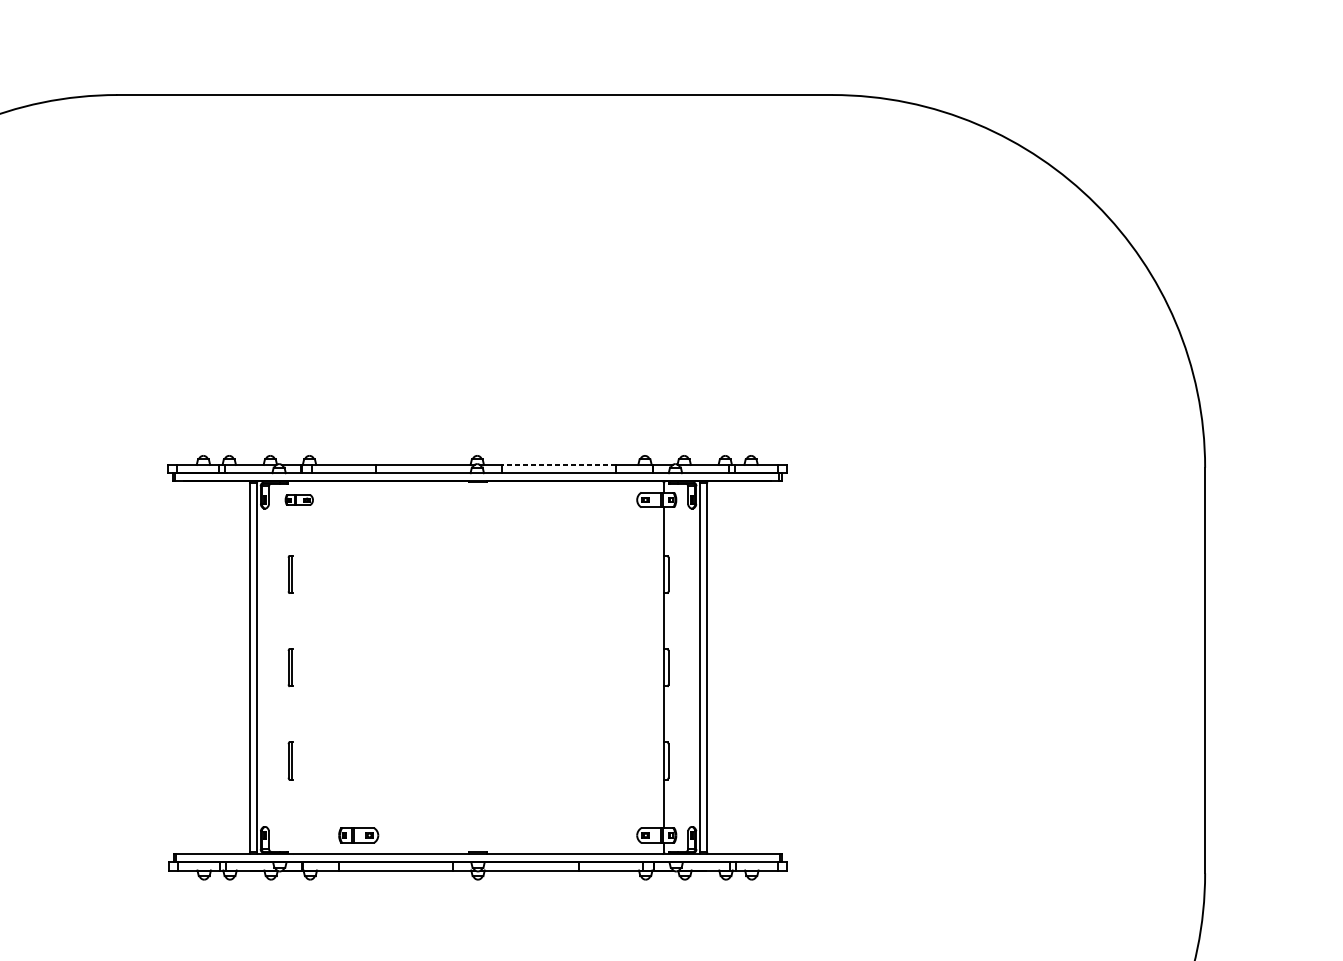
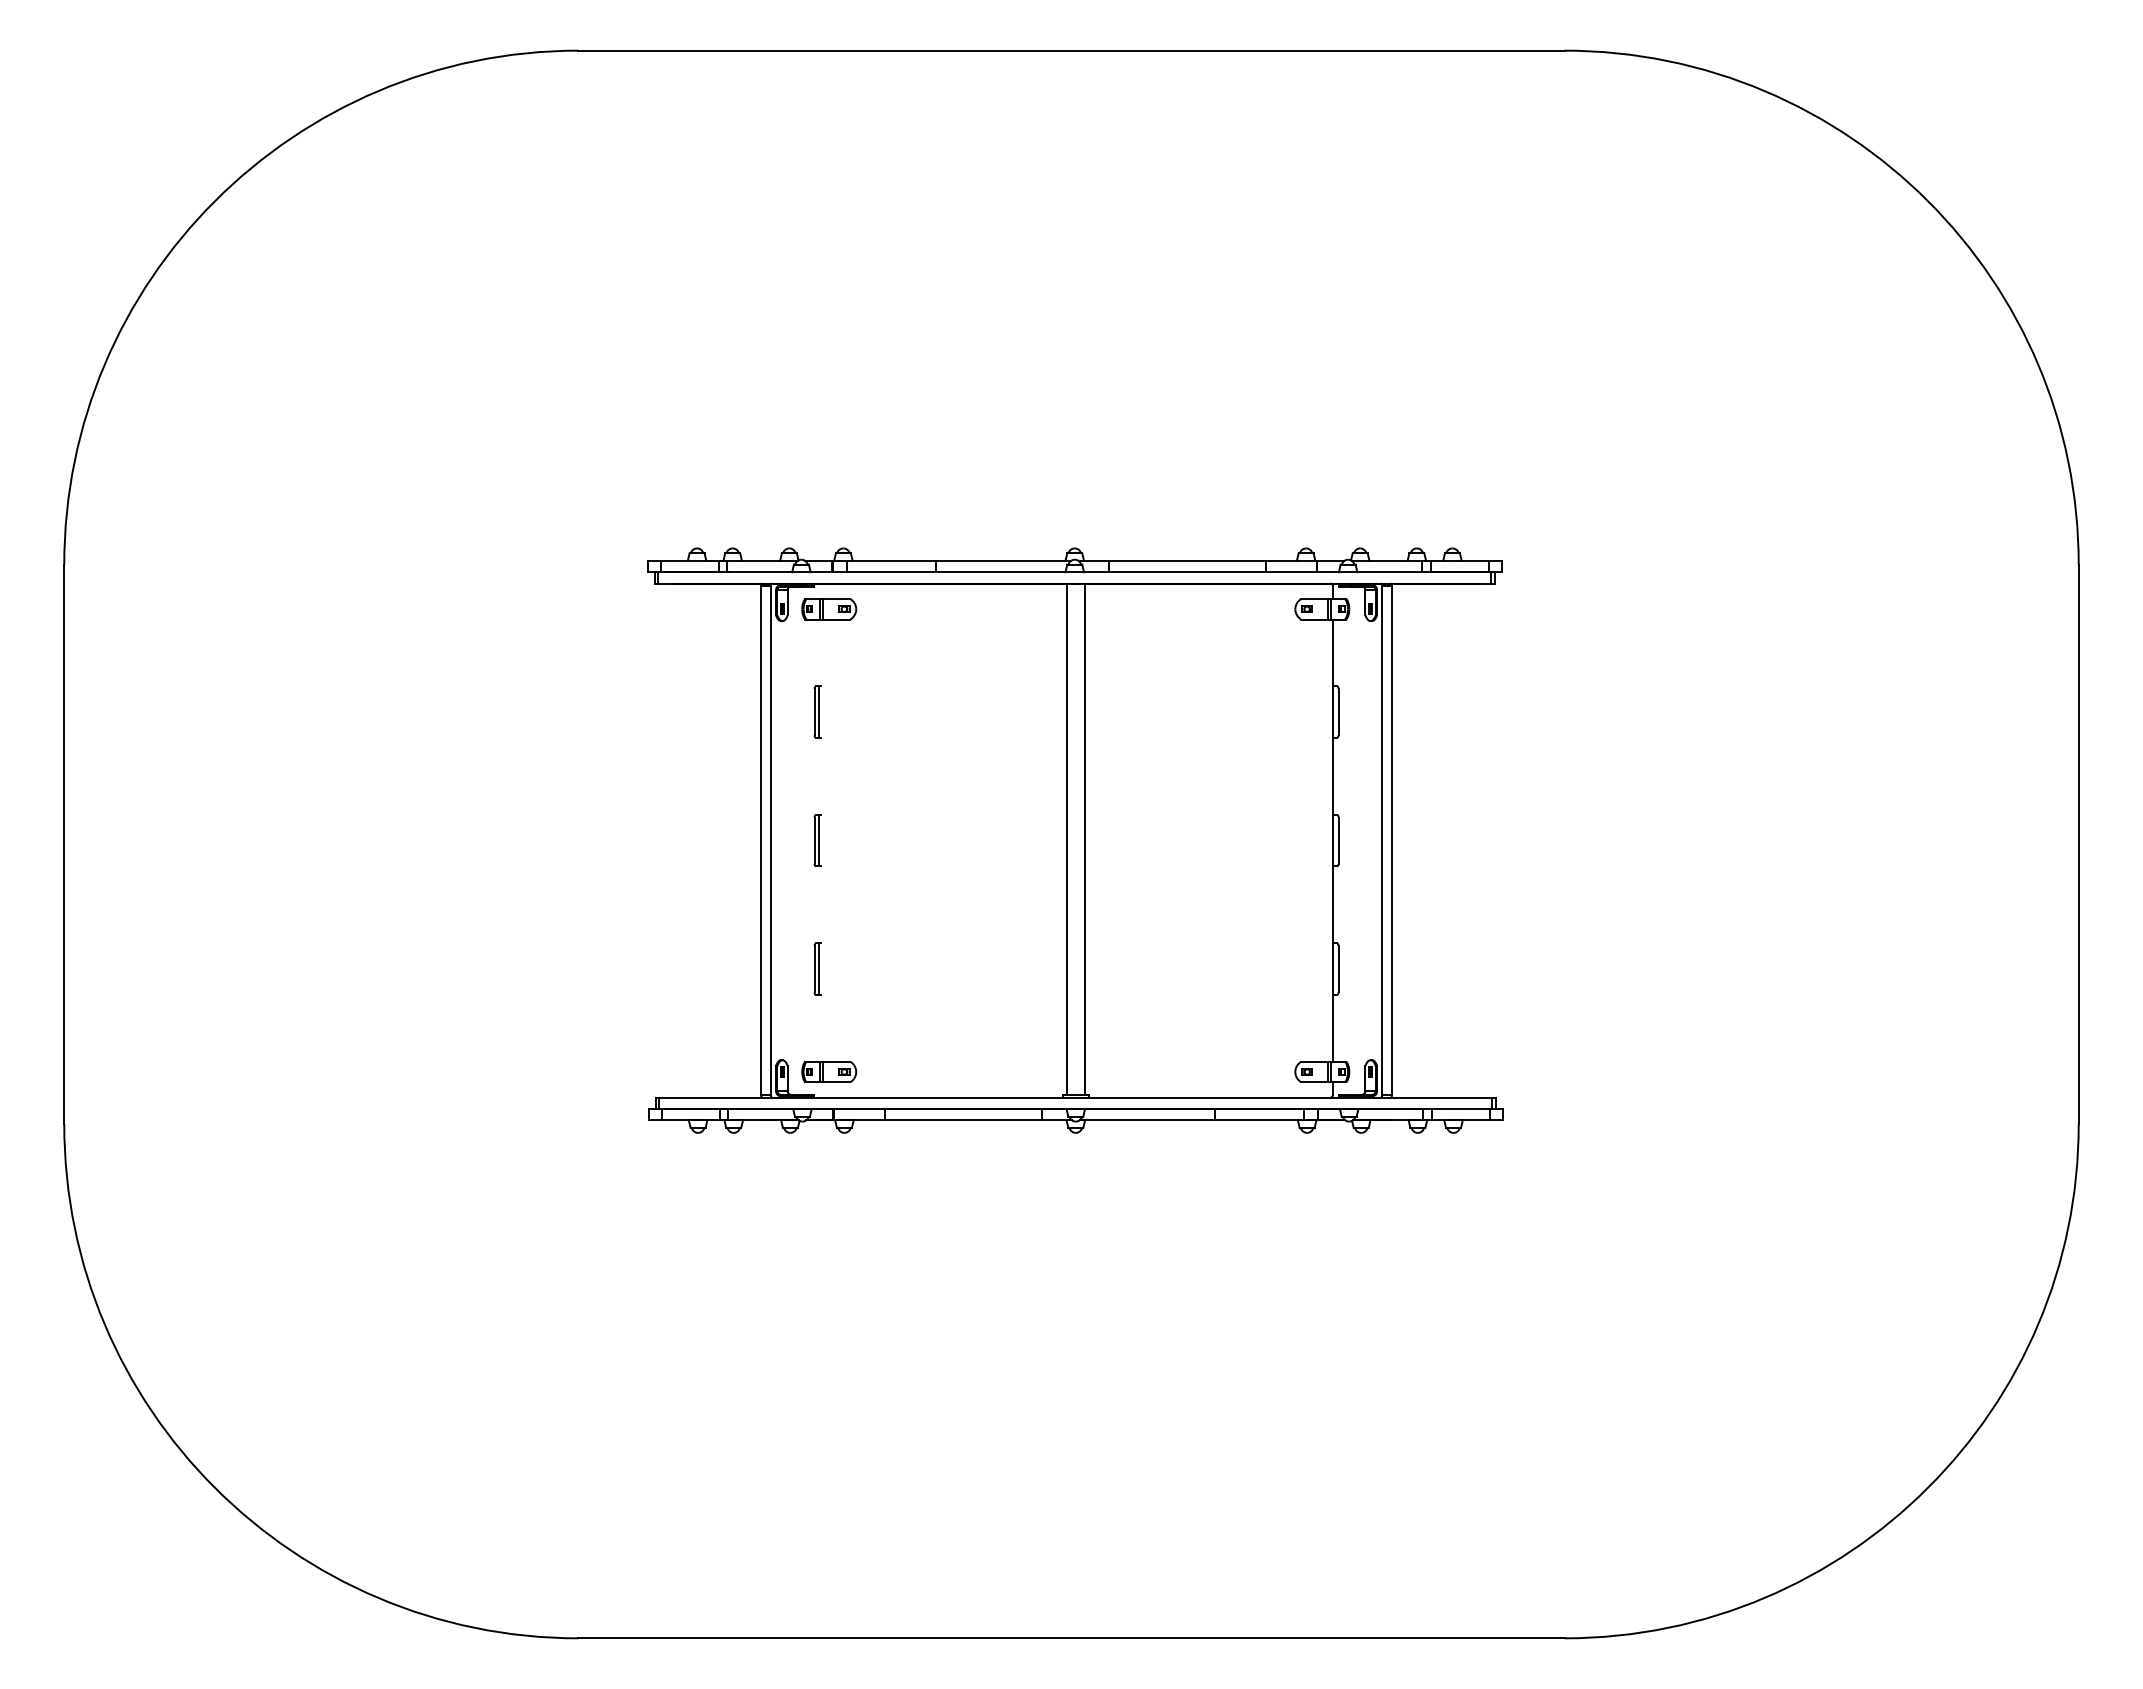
line: (559, 464) -> (1187, 560), dashed -> solid
part: (299, 500) -> (829, 609), size x1.43
line: (472, 666) -> (1067, 839), added
line: (484, 666) -> (1084, 839), added
part: (358, 835) -> (829, 1071), moved

